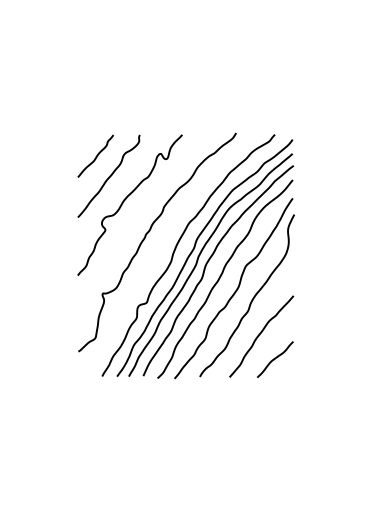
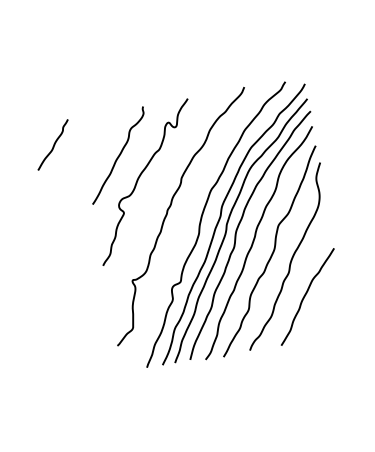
curve: (96, 155) -> (53, 144), moved
curve: (275, 359) -> (326, 318), removed

